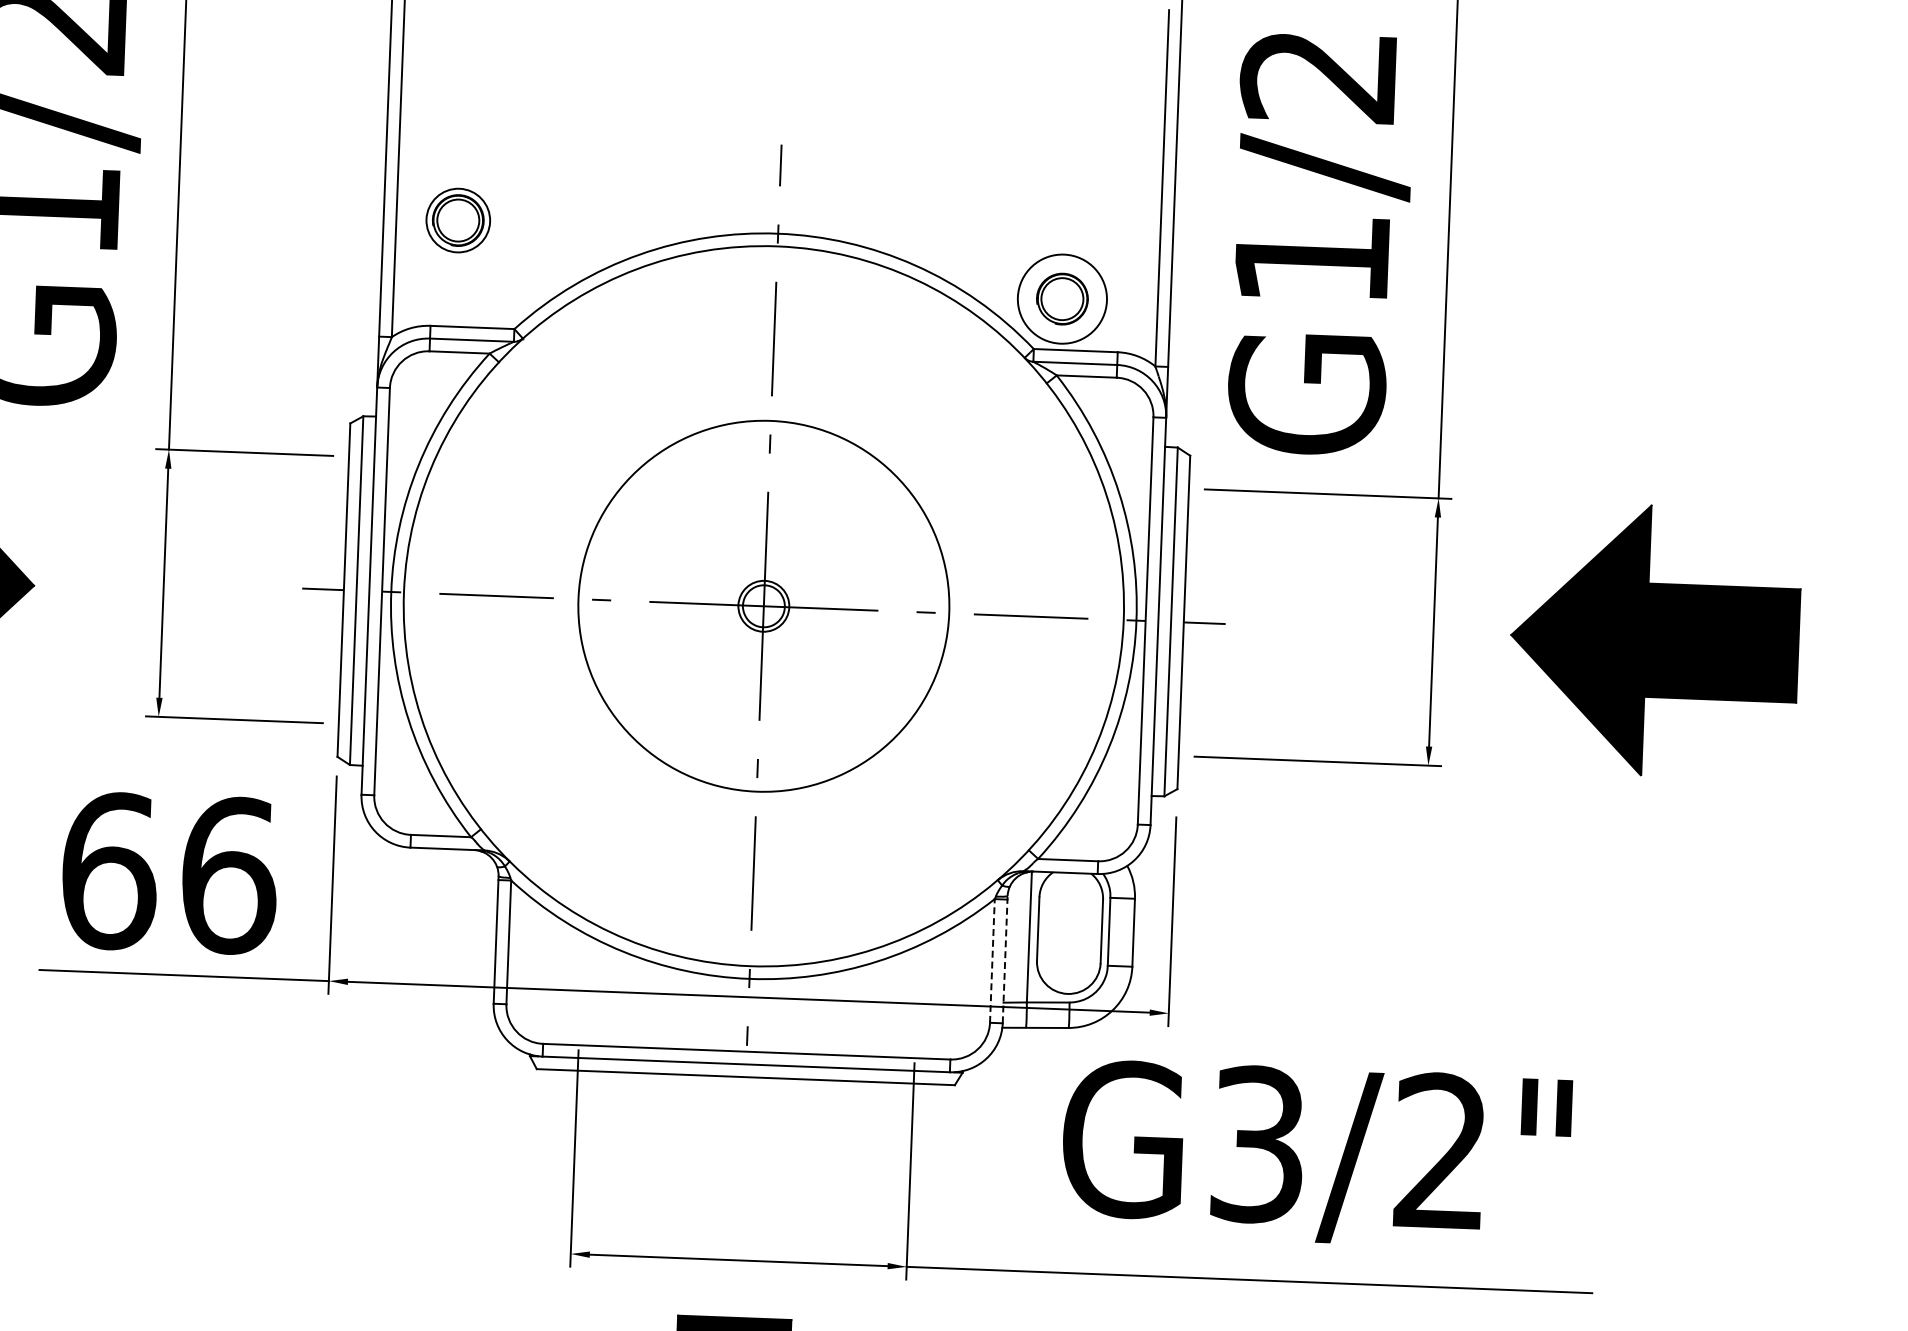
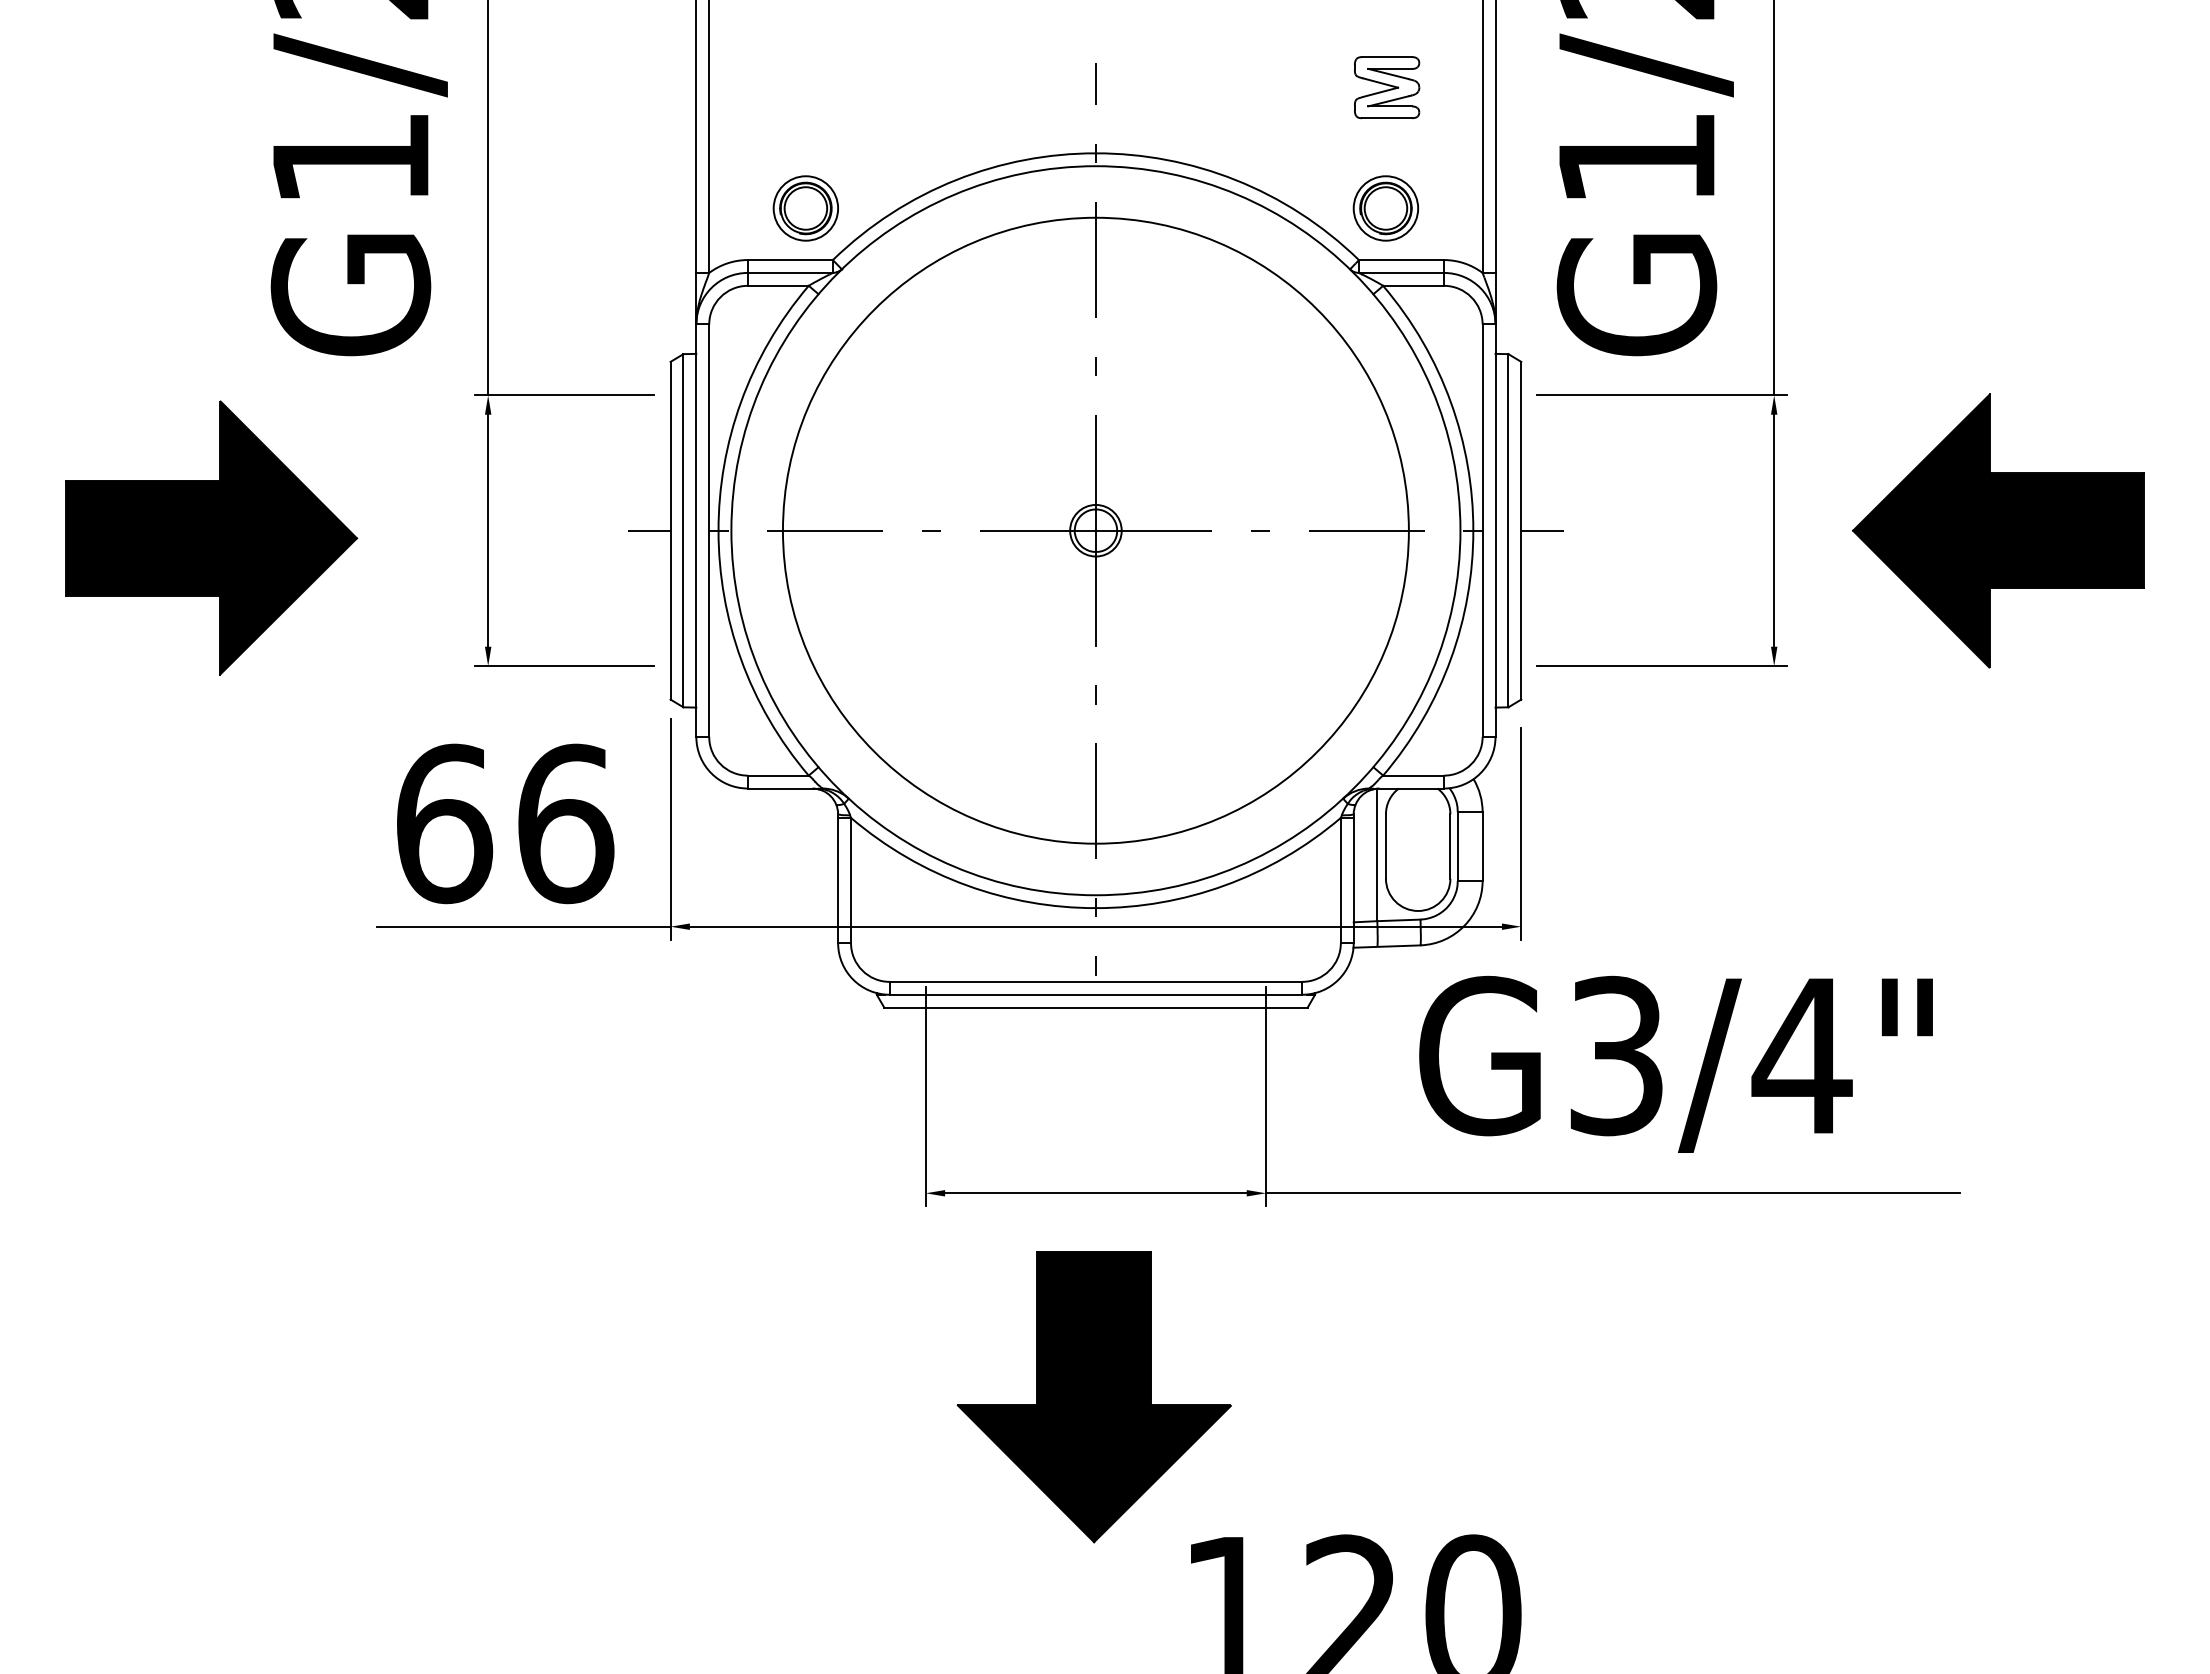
part: (1068, 179) -> (1387, 87), added
part: (457, 220) -> (805, 208), moved
circle: (1061, 299) -> (1385, 208), size x0.71
circle: (763, 606) -> (1095, 530), size x1.67
line: (1004, 959) -> (1353, 878), dashed -> solid
line: (992, 960) -> (1340, 880), dashed -> solid
text: (1440, 1150) -> (1801, 1054), G3/2" -> G3/4"

